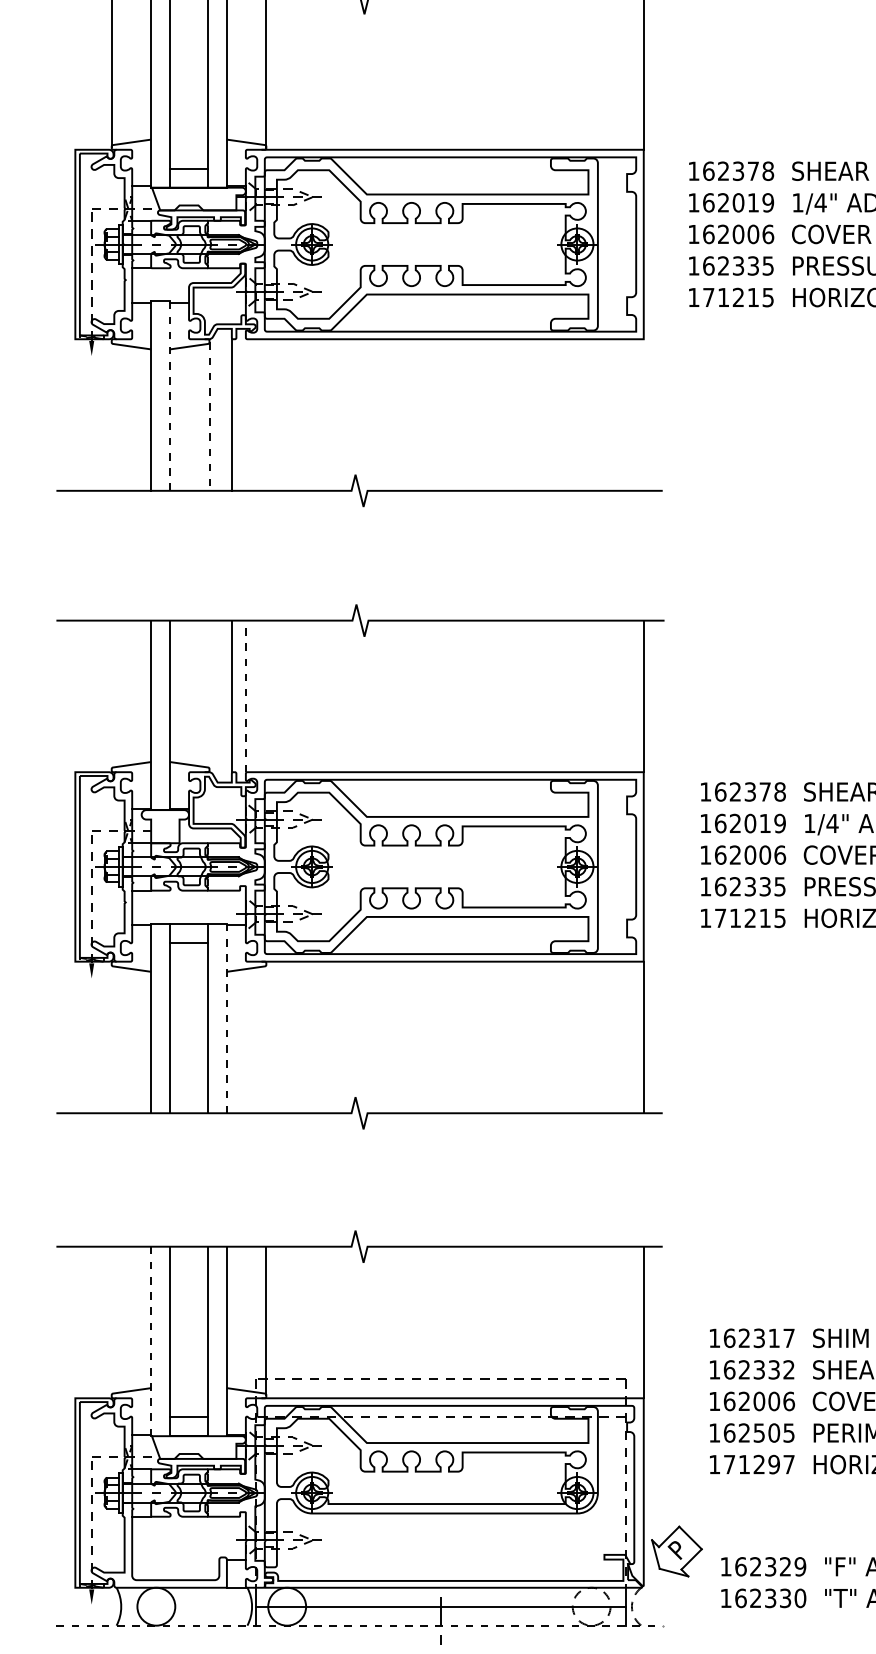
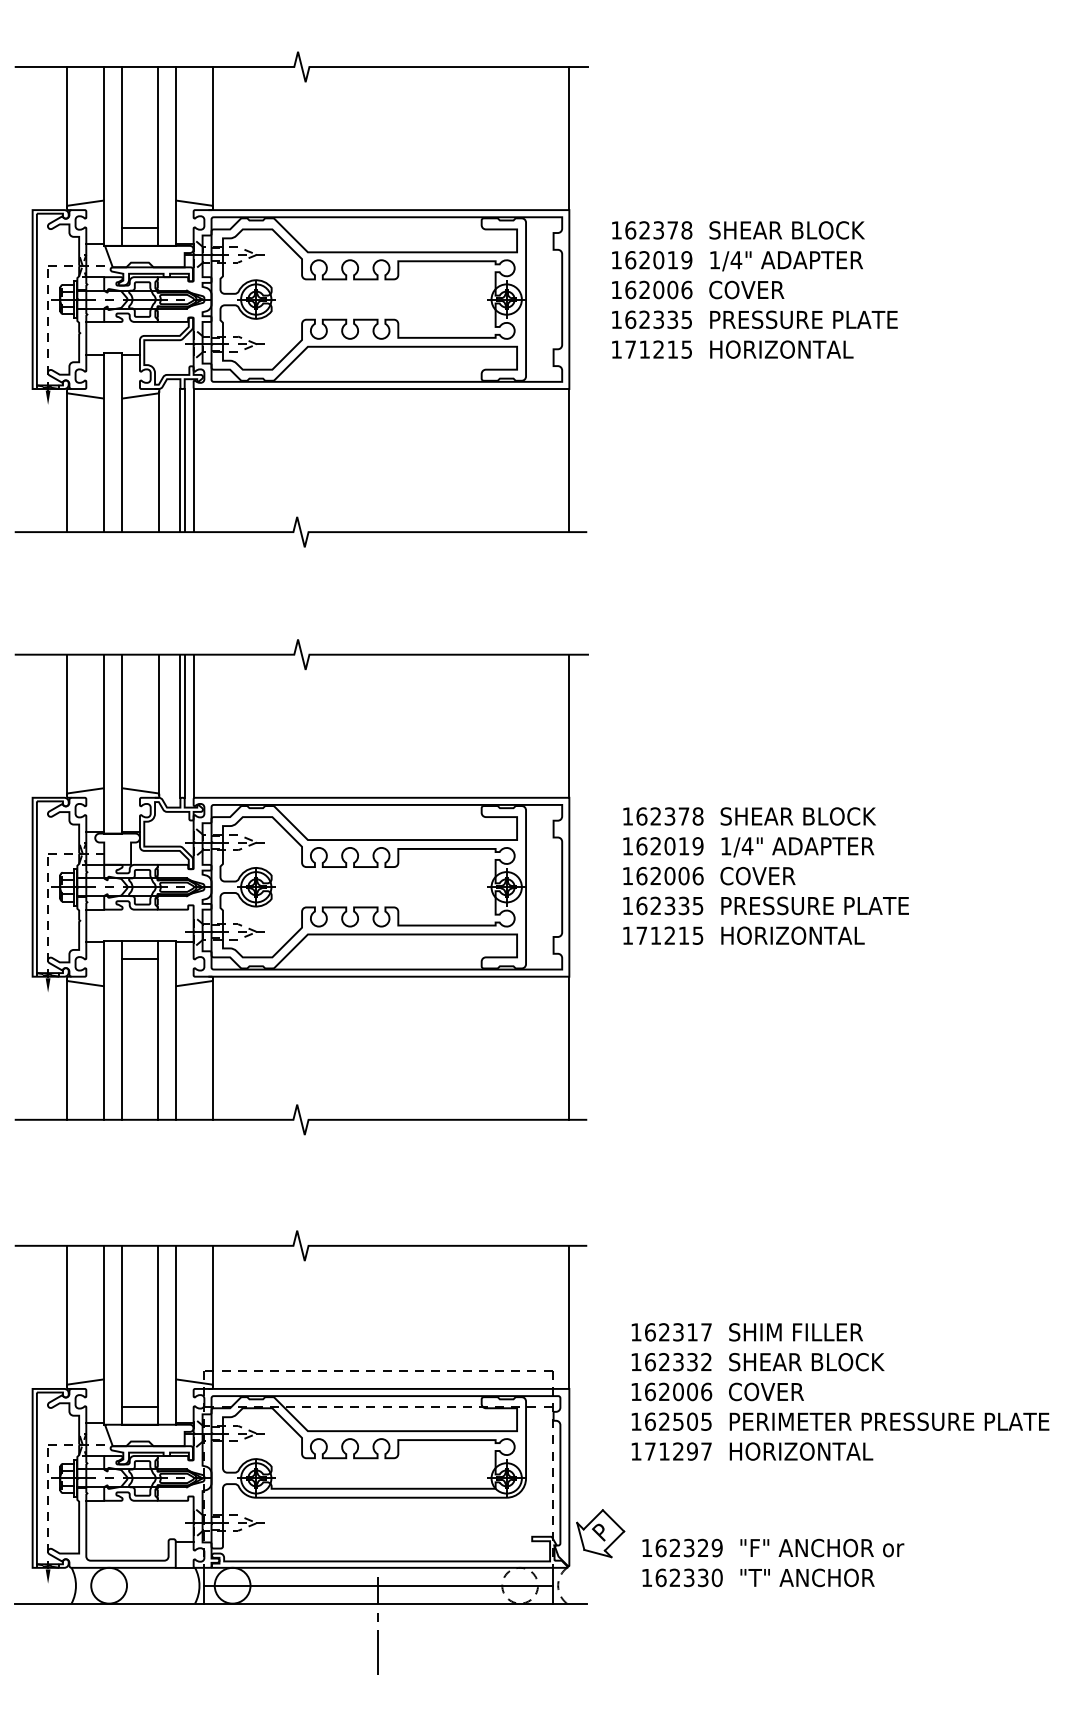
line: (170, 395) -> (122, 442), dashed -> solid
line: (236, 414) -> (184, 460), added
line: (245, 414) -> (193, 460), added
line: (643, 414) -> (569, 460), added
line: (111, 417) -> (66, 462), added
line: (209, 417) -> (159, 462), dashed -> solid
line: (111, 694) -> (66, 724), added
line: (209, 694) -> (159, 724), added
line: (236, 695) -> (184, 725), added
line: (245, 696) -> (193, 726), dashed -> solid
line: (226, 1017) -> (175, 1029), dashed -> solid
line: (265, 1037) -> (212, 1048), added
line: (111, 1038) -> (66, 1049), added
line: (111, 1320) -> (66, 1315), added
line: (151, 1340) -> (104, 1334), dashed -> solid
line: (360, 1625) -> (301, 1603), dashed -> solid

